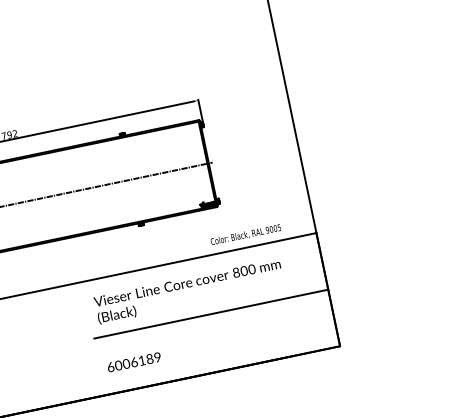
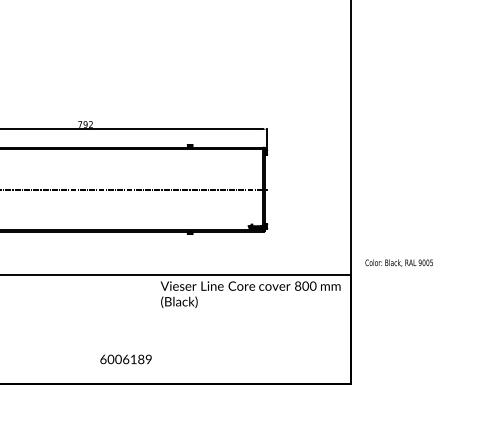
text: (245, 234) -> (398, 262), moved
text: (188, 291) -> (250, 294), moved
line: (210, 313) -> (237, 329), removed
text: (133, 362) -> (125, 359), moved

